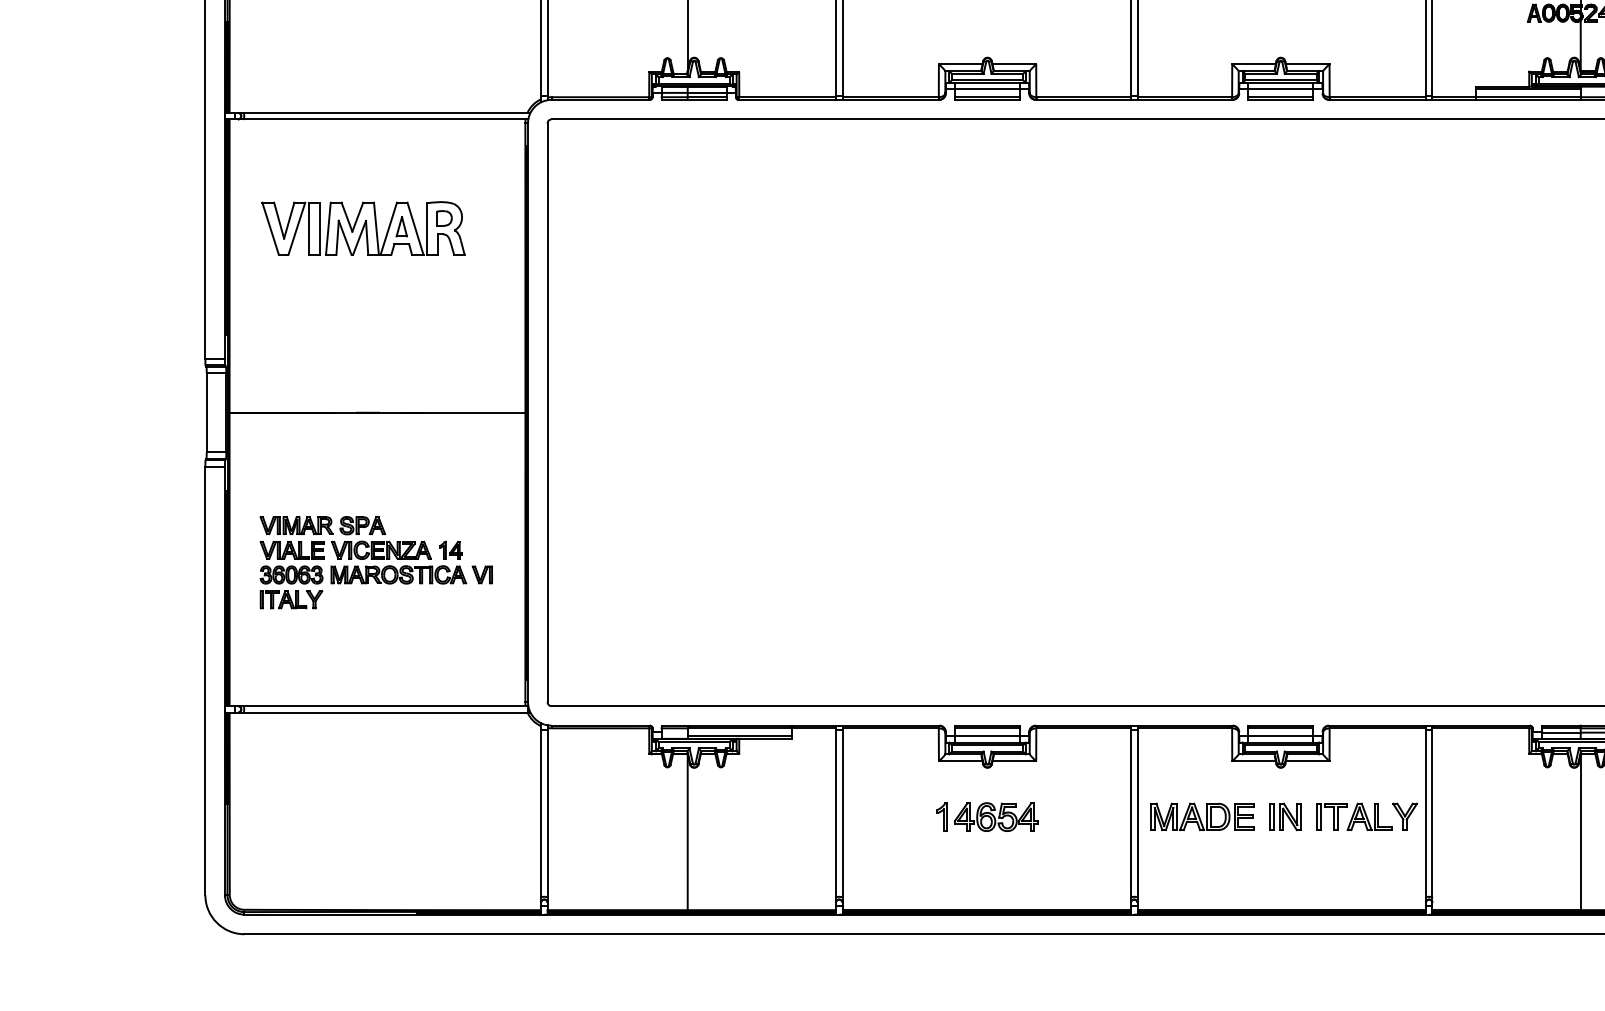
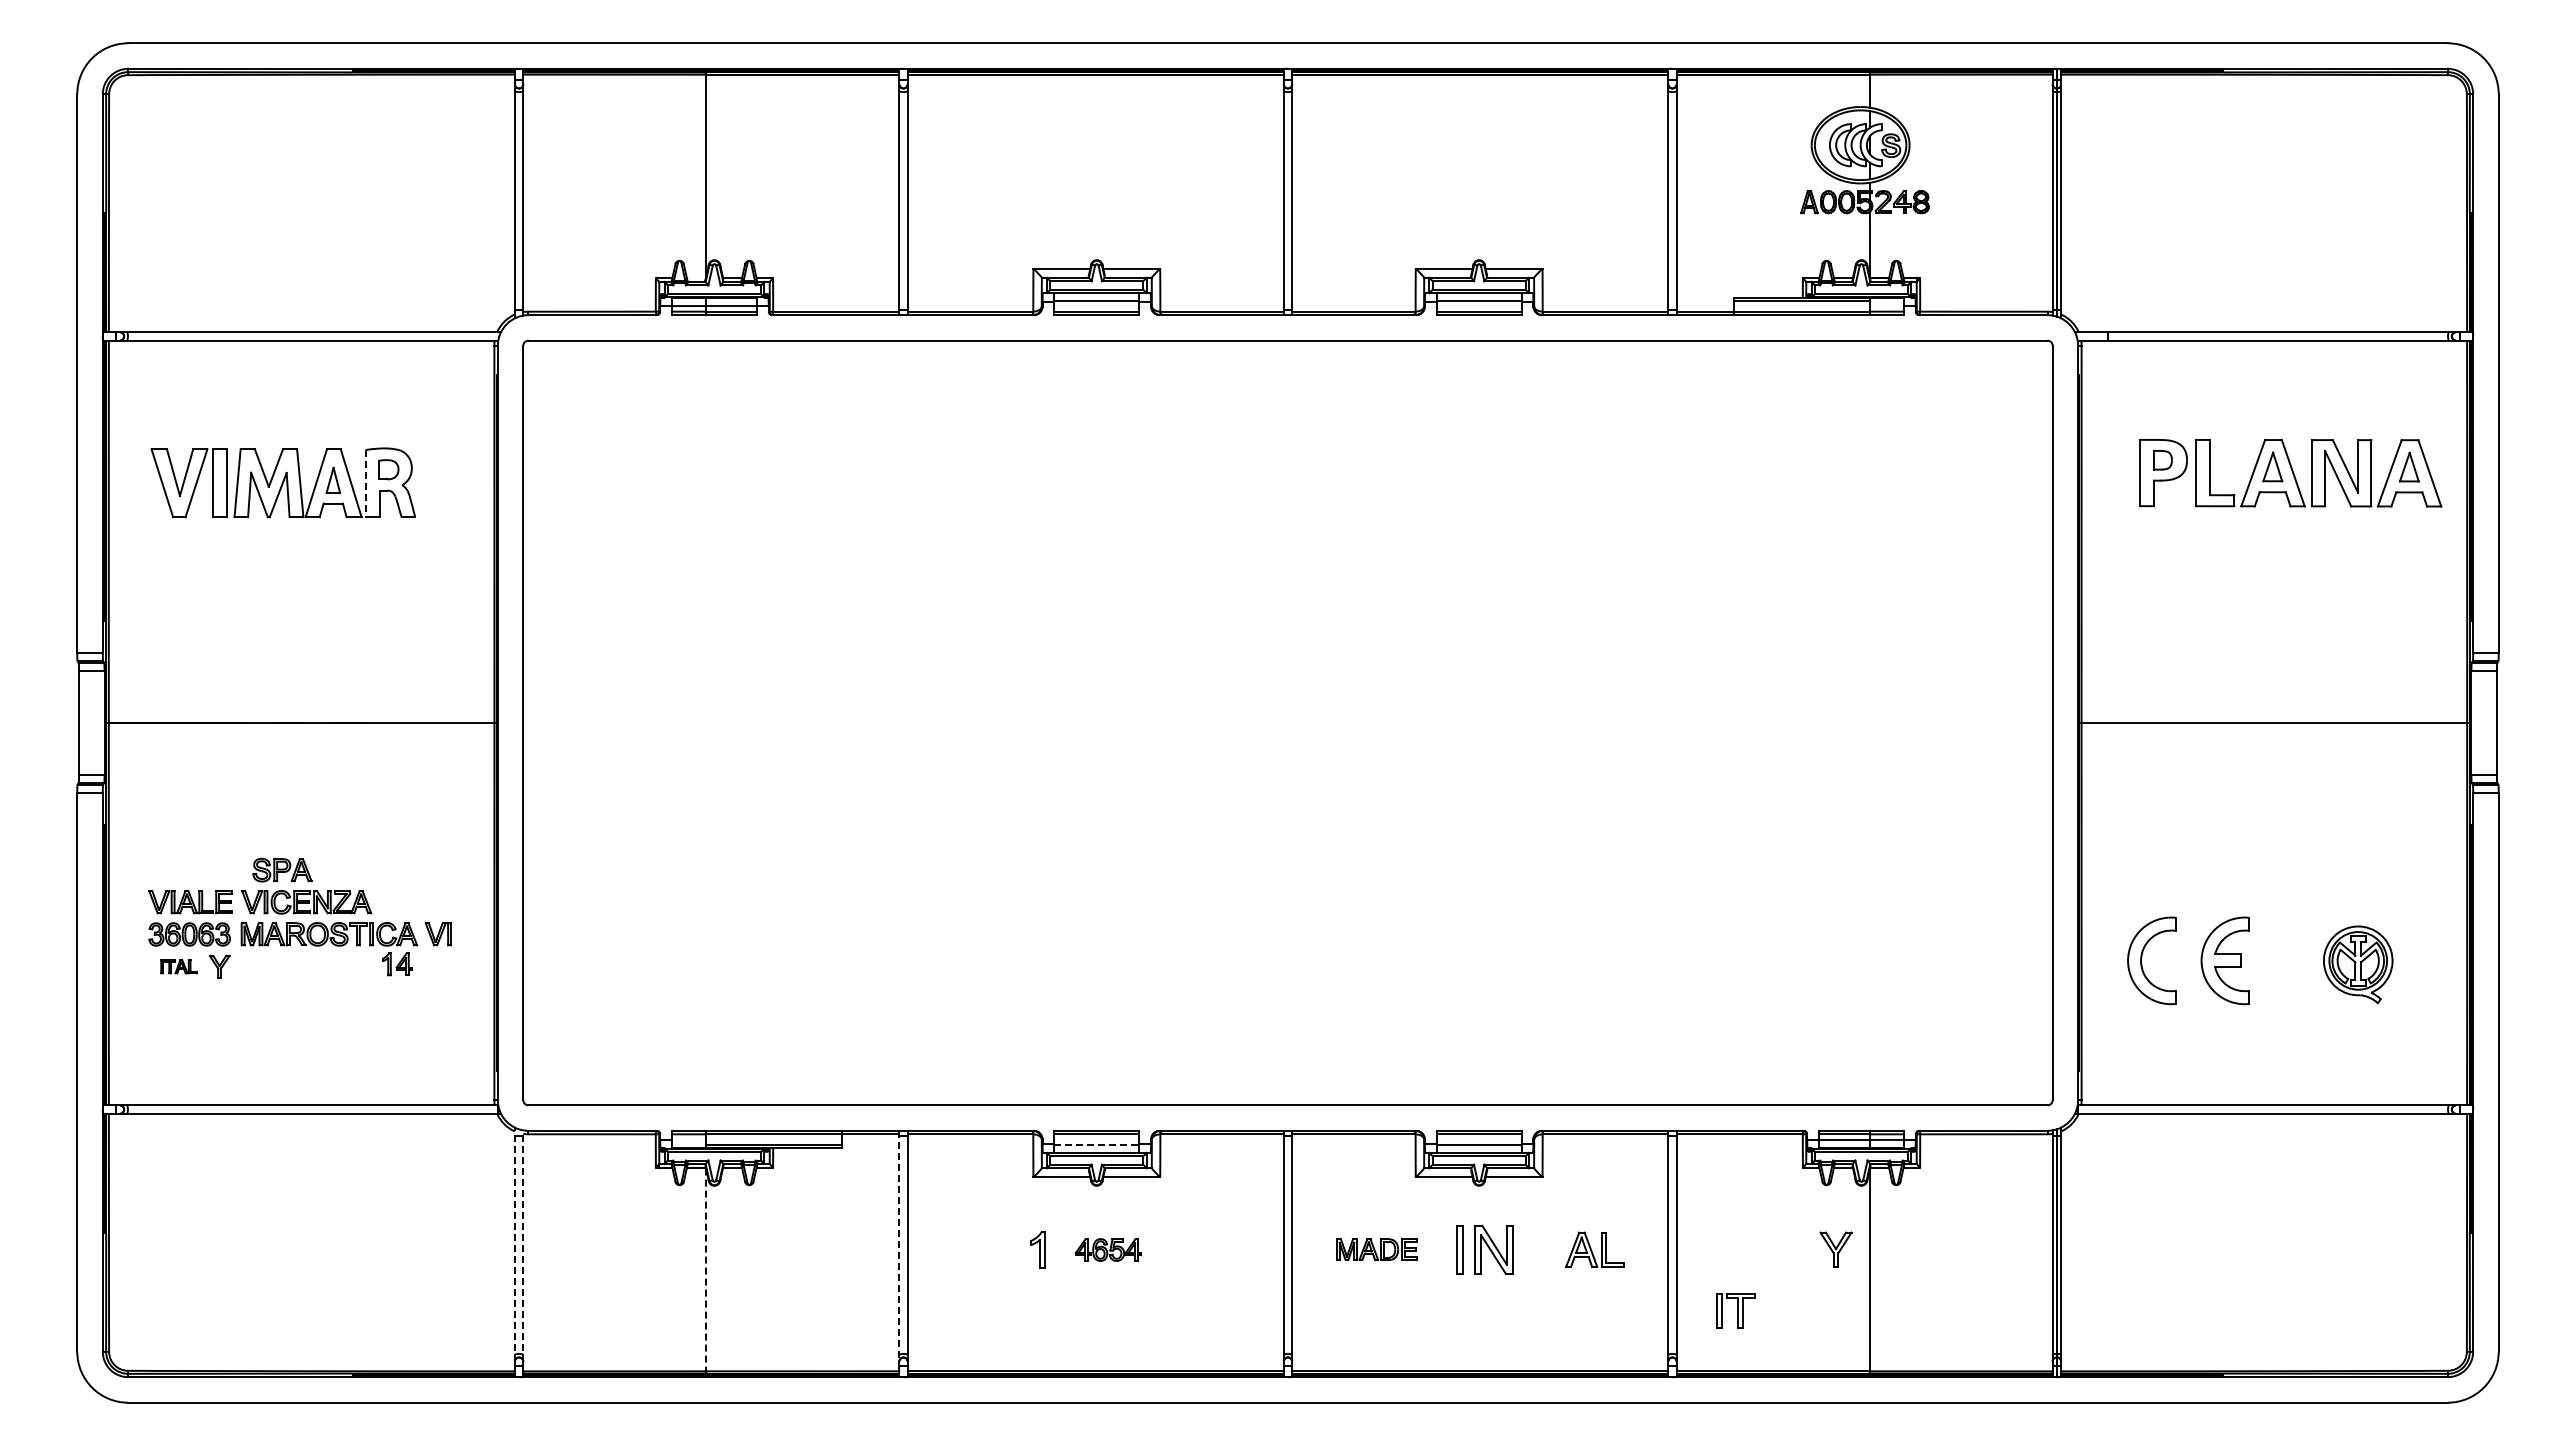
line: (426, 229) -> (365, 483), solid -> dashed
part: (296, 525) -> (195, 870), removed
part: (451, 550) -> (397, 964), moved
part: (283, 599) -> (178, 966), size x0.6
line: (988, 736) -> (1097, 1144), solid -> dashed
line: (540, 812) -> (514, 1244), solid -> dashed
line: (547, 814) -> (523, 1246), solid -> dashed
line: (836, 814) -> (899, 1246), solid -> dashed
part: (995, 816) -> (1107, 1249), size x0.6
part: (1202, 816) -> (1376, 1249), size x0.6
part: (1284, 816) -> (1484, 1249), size x1.4
part: (1331, 816) -> (1735, 1310), moved
part: (1404, 816) -> (1835, 1249), moved
line: (687, 832) -> (705, 1270), solid -> dashed

